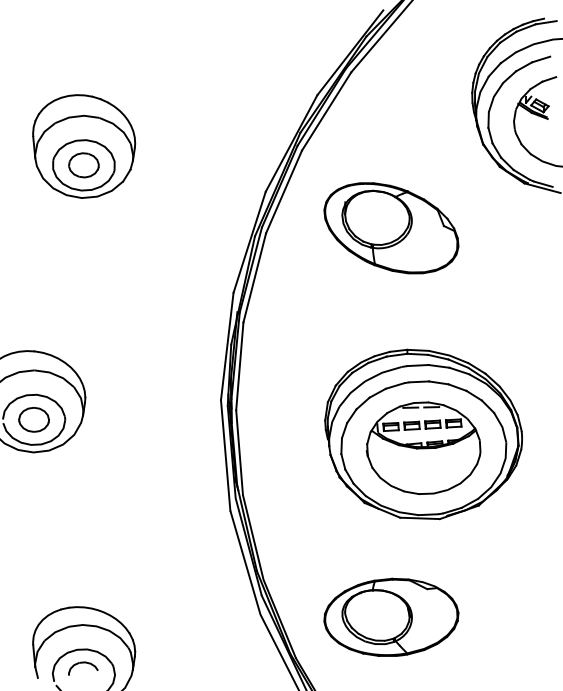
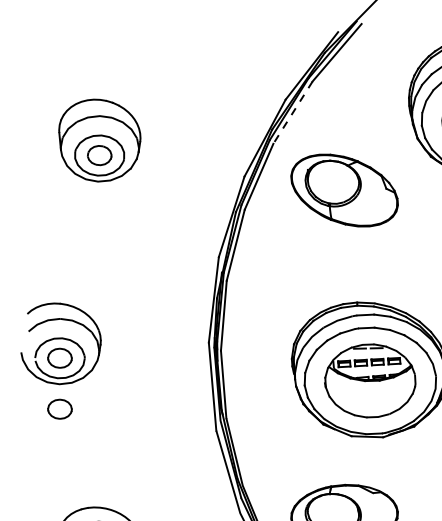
line: (326, 111) -> (292, 112), solid -> dashed
part: (391, 228) -> (344, 190), moved
part: (33, 483) -> (59, 408), added

